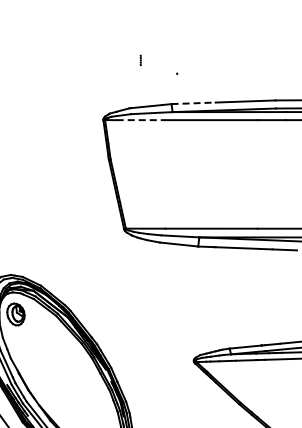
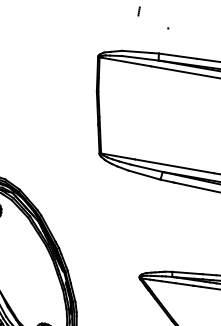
line: (194, 103) -> (178, 56), dashed -> solid
line: (141, 120) -> (130, 63), dashed -> solid

